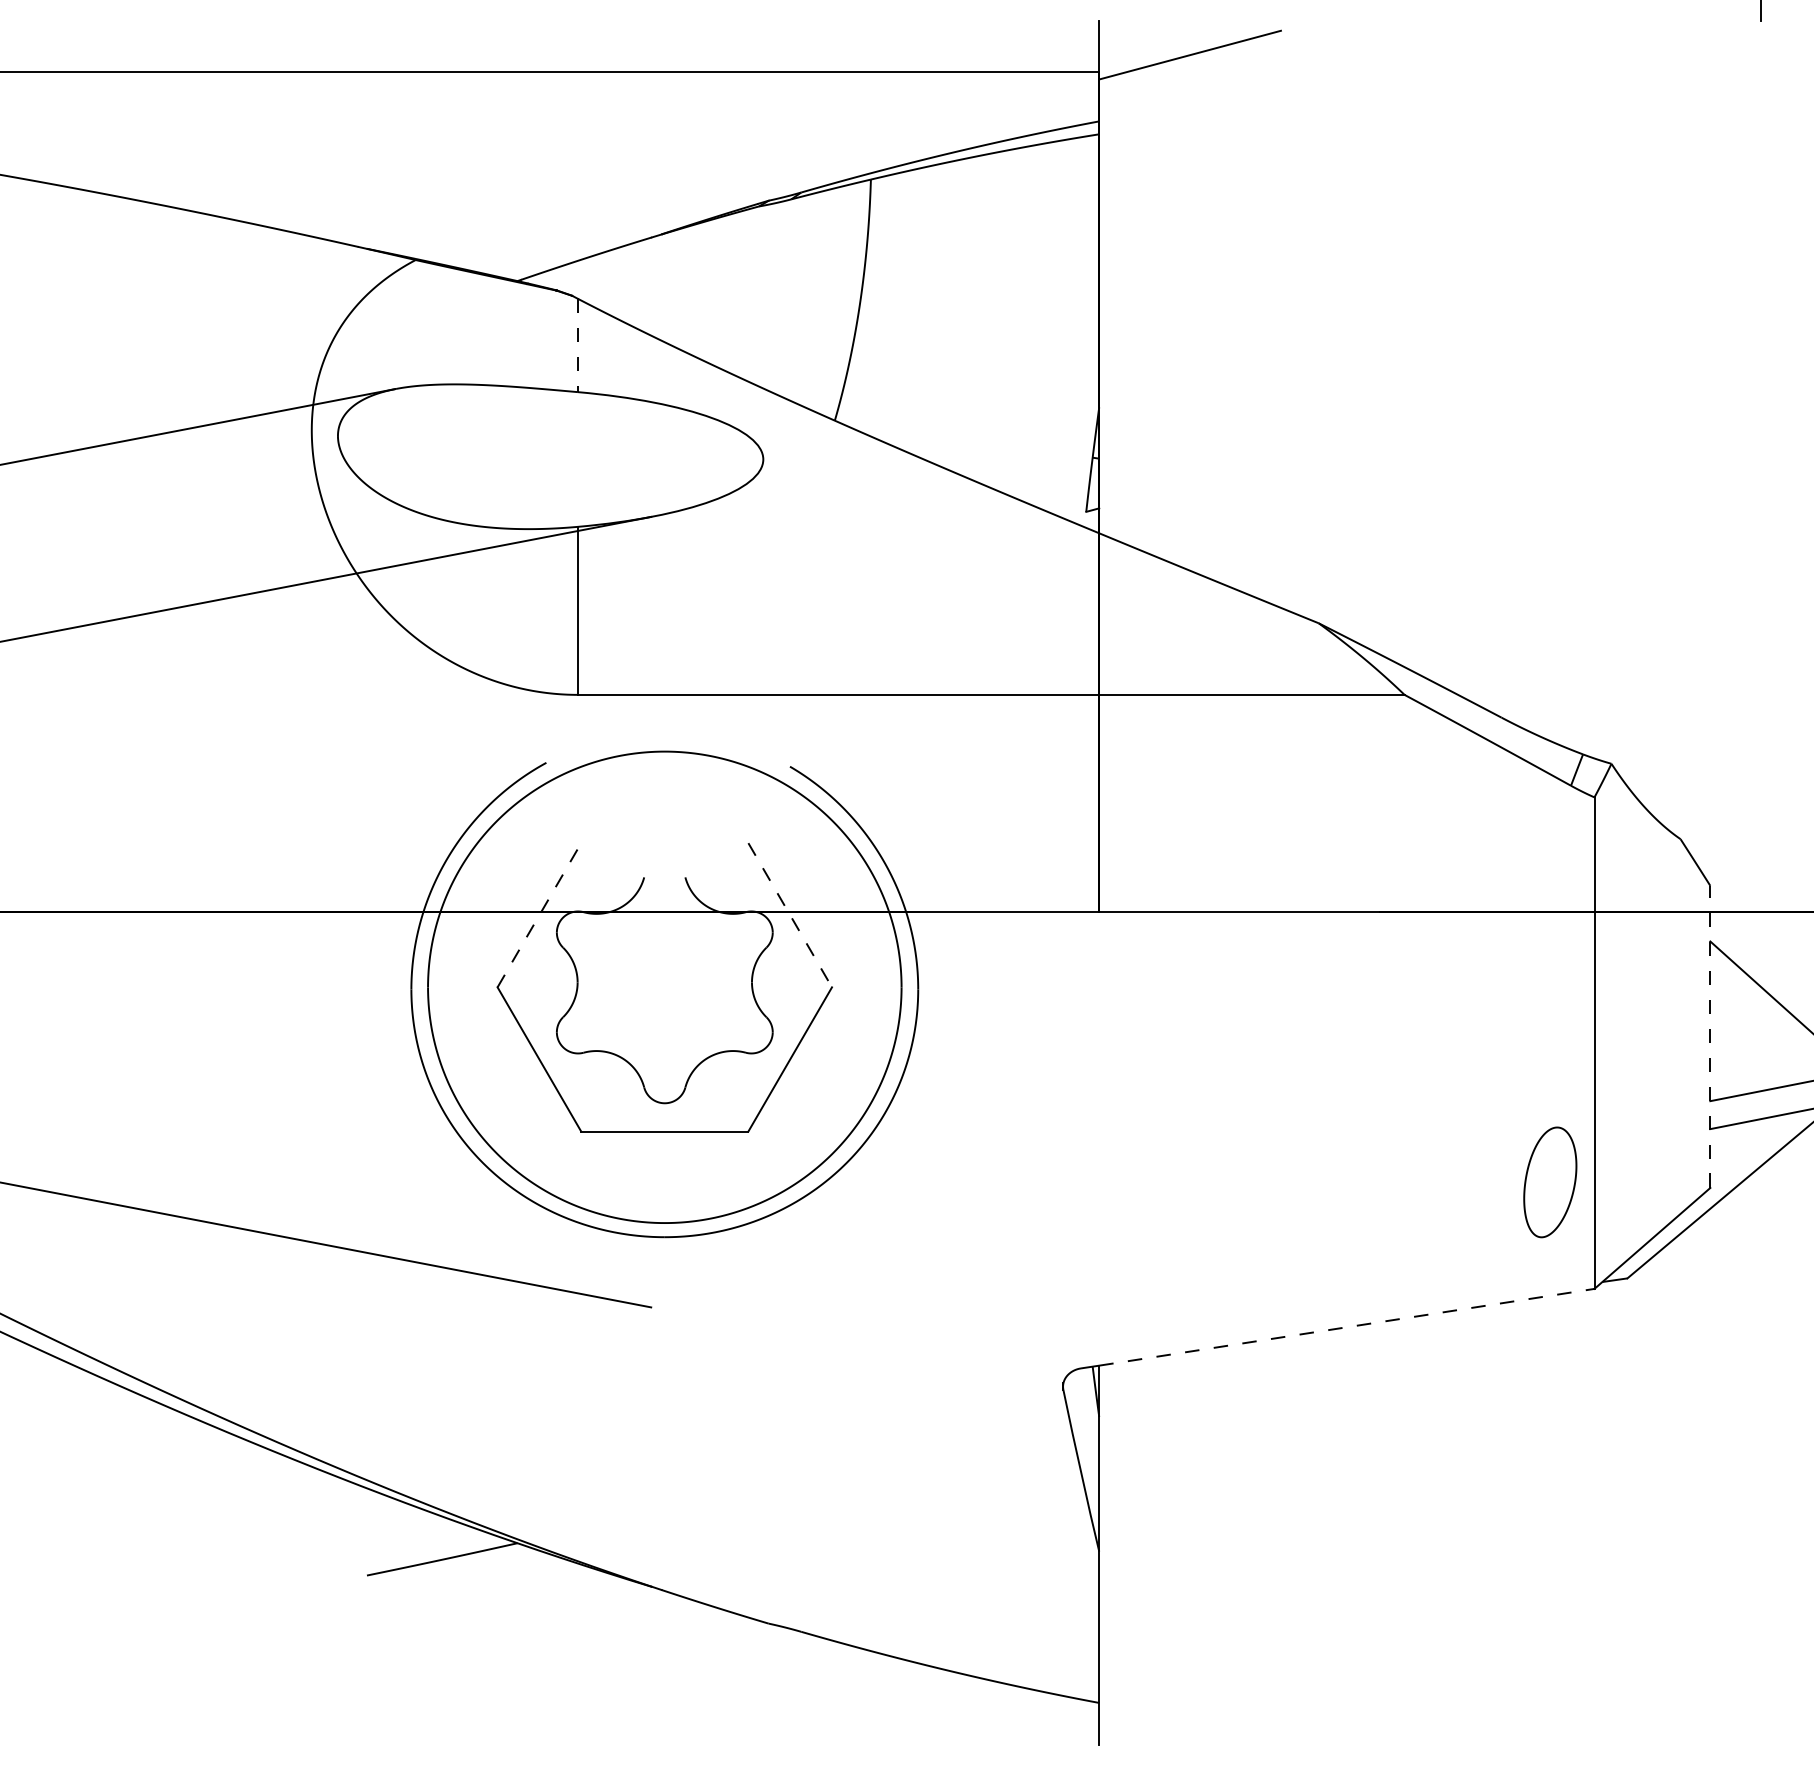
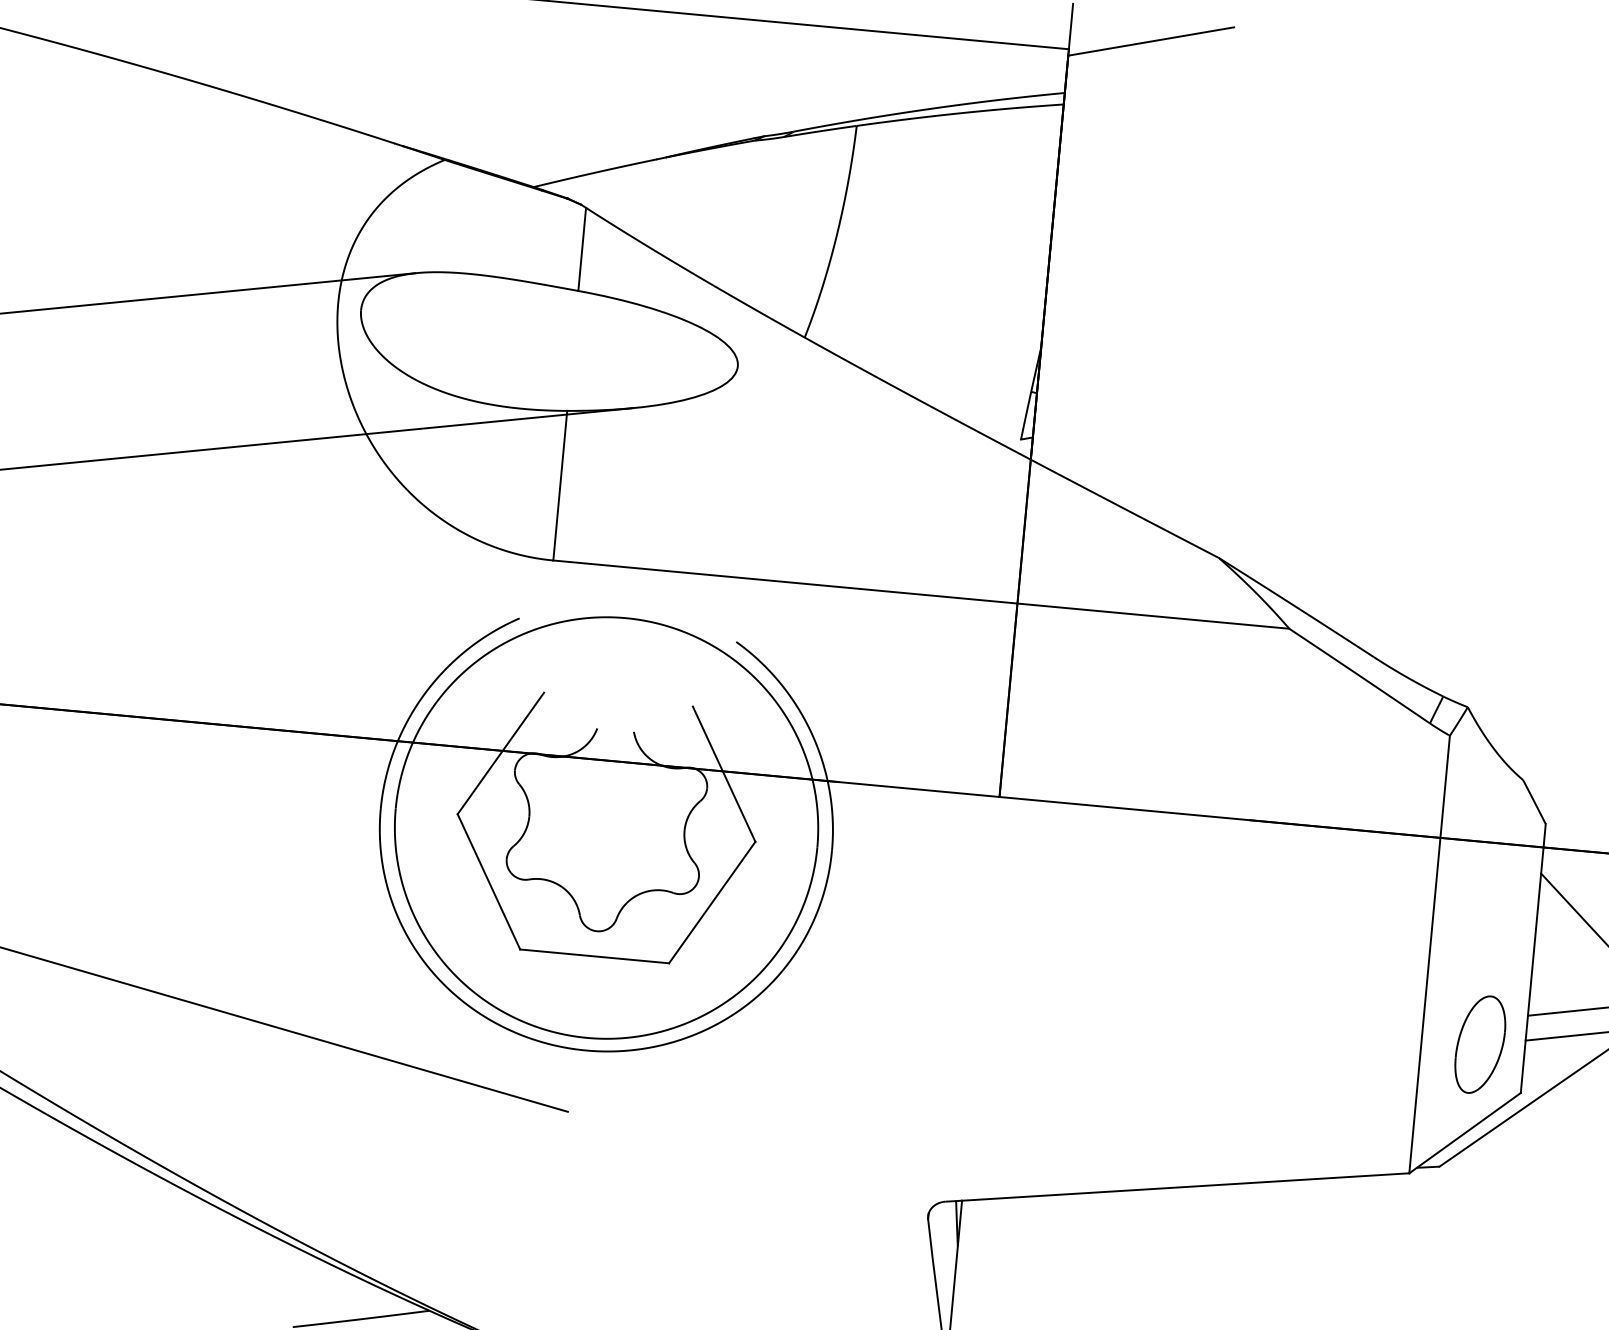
line: (577, 345) -> (581, 249), dashed -> solid
line: (539, 914) -> (501, 752), dashed -> solid
line: (790, 915) -> (724, 774), dashed -> solid
line: (1710, 1036) -> (1533, 958), dashed -> solid
part: (1550, 1182) -> (1480, 1044), moved
line: (1346, 1327) -> (1185, 1187), dashed -> solid

